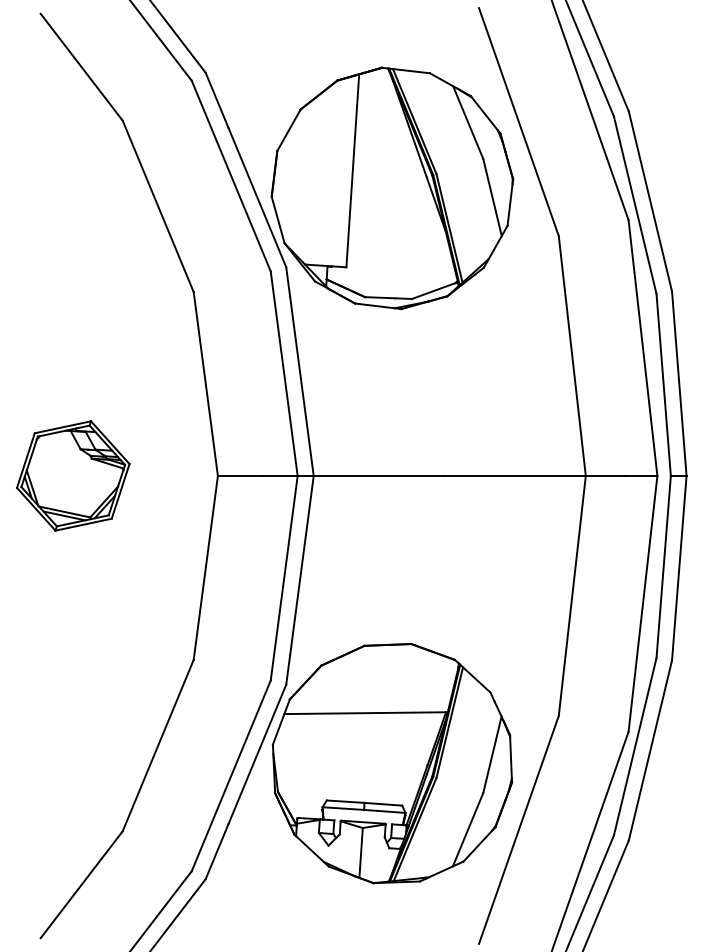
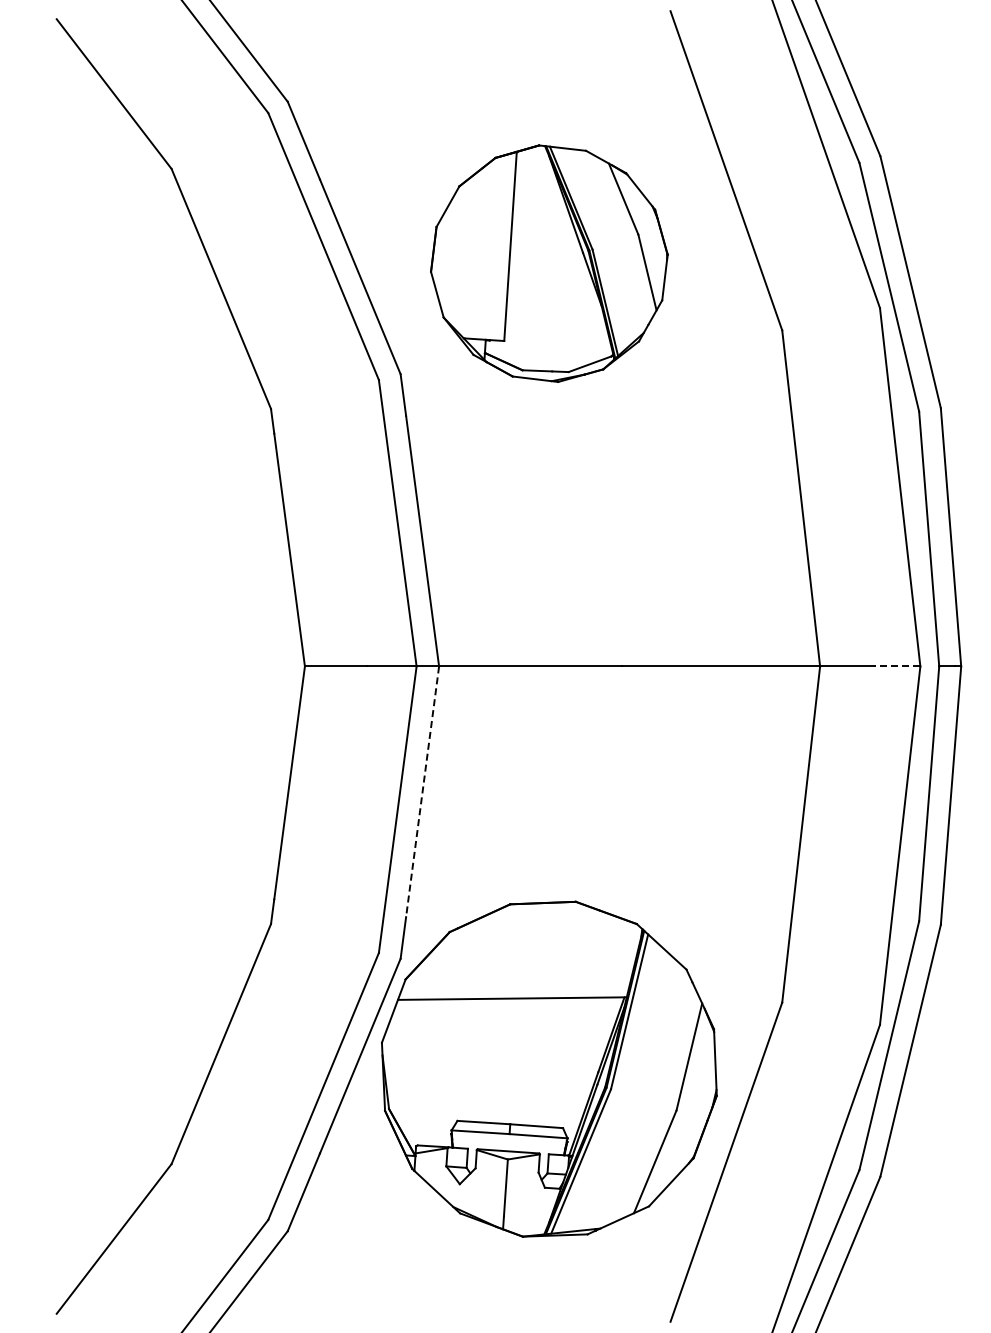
part: (392, 188) -> (549, 263), size x0.7
part: (73, 476) -> (102, 666), removed
line: (641, 476) -> (897, 666), solid -> dashed
line: (301, 565) -> (422, 792), solid -> dashed

